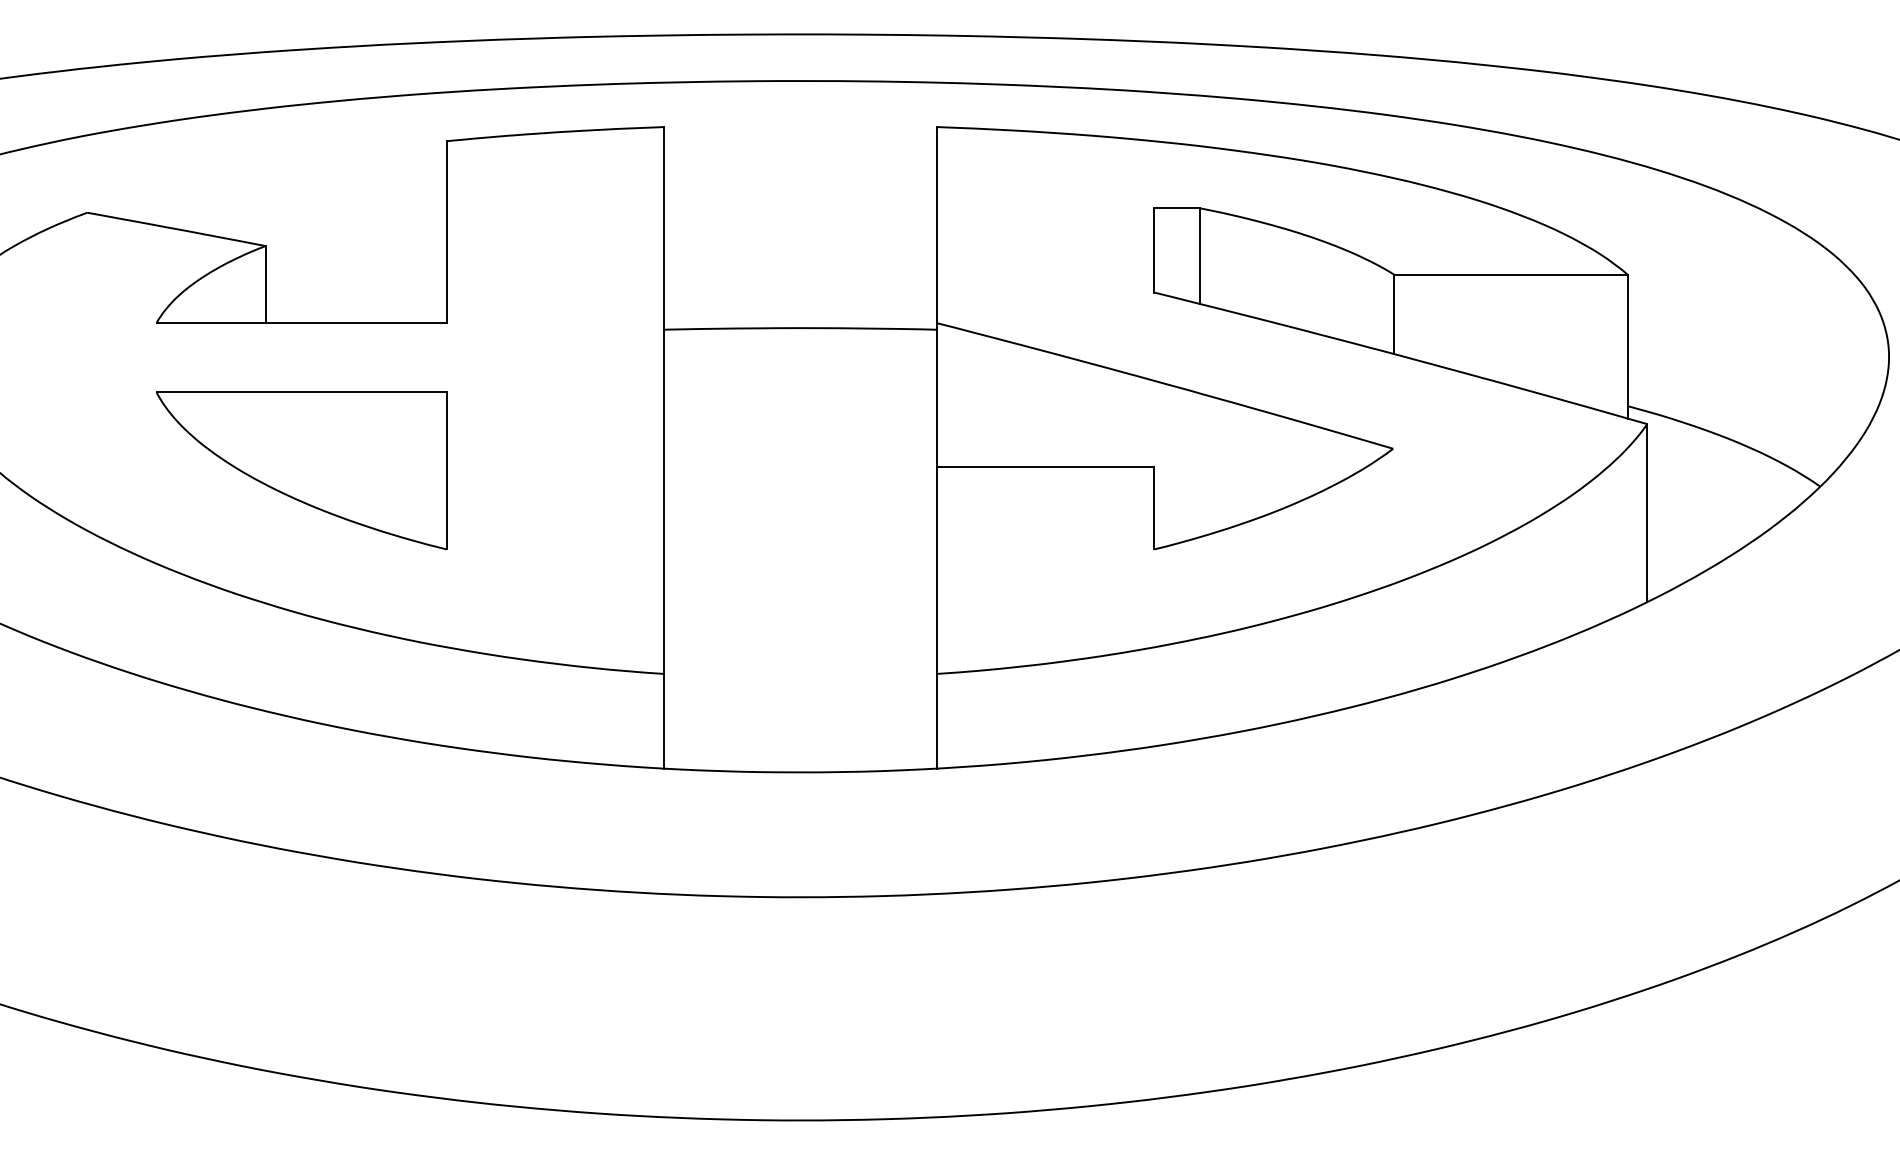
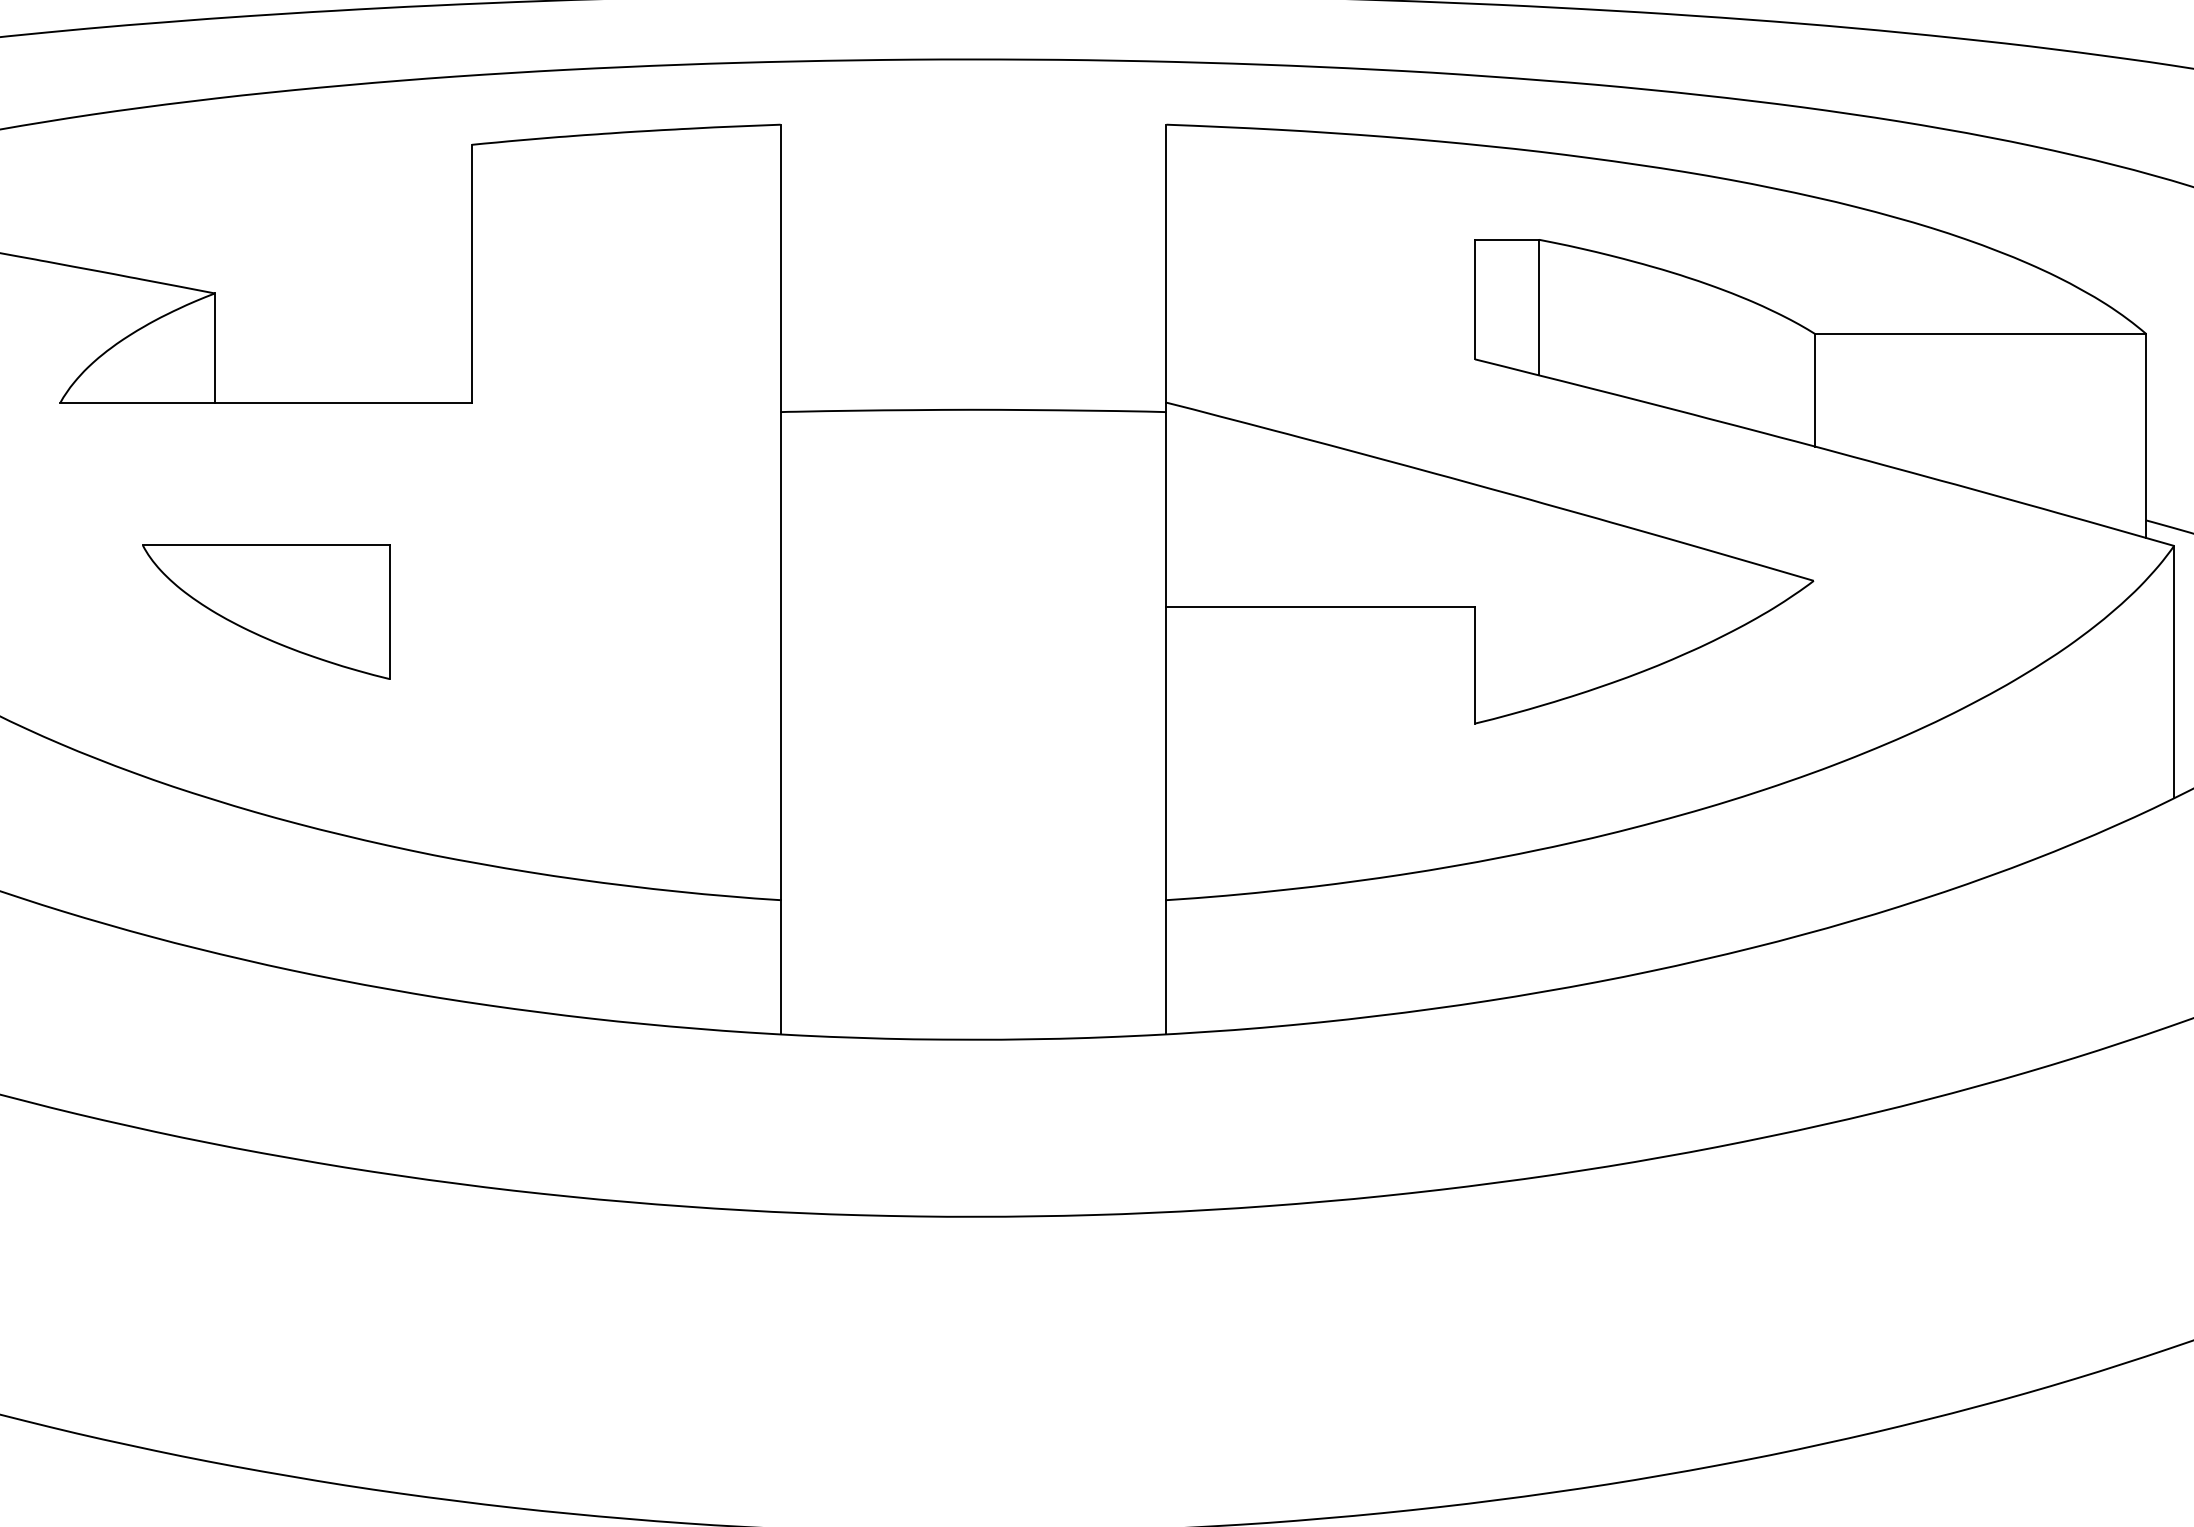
part: (301, 470) -> (265, 611), size x0.6

